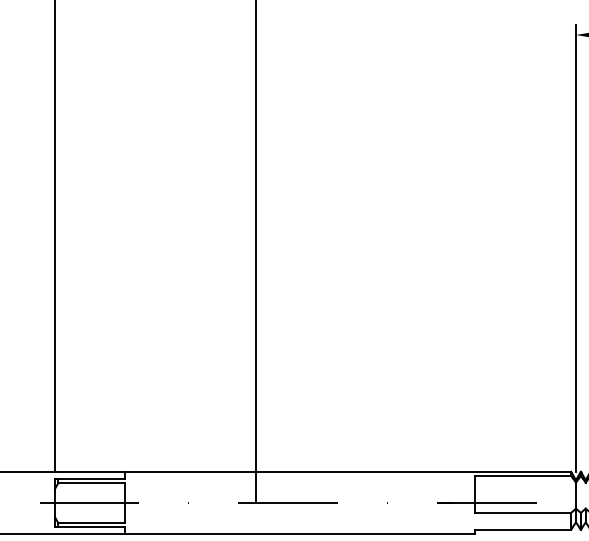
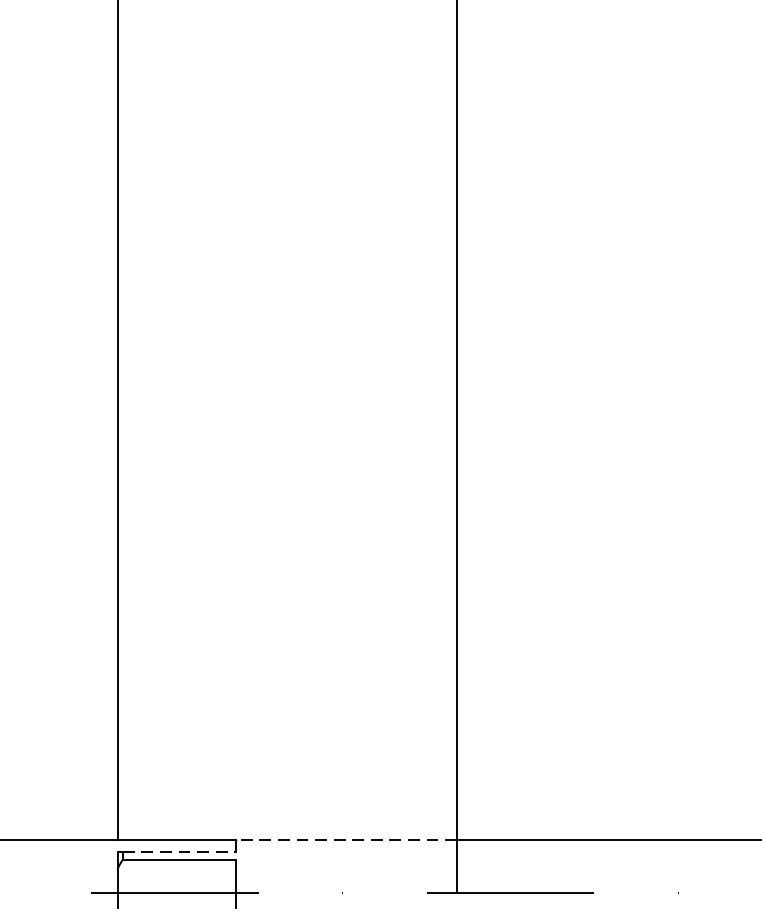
line: (190, 471) -> (346, 839), solid -> dashed
line: (91, 478) -> (178, 851), solid -> dashed

